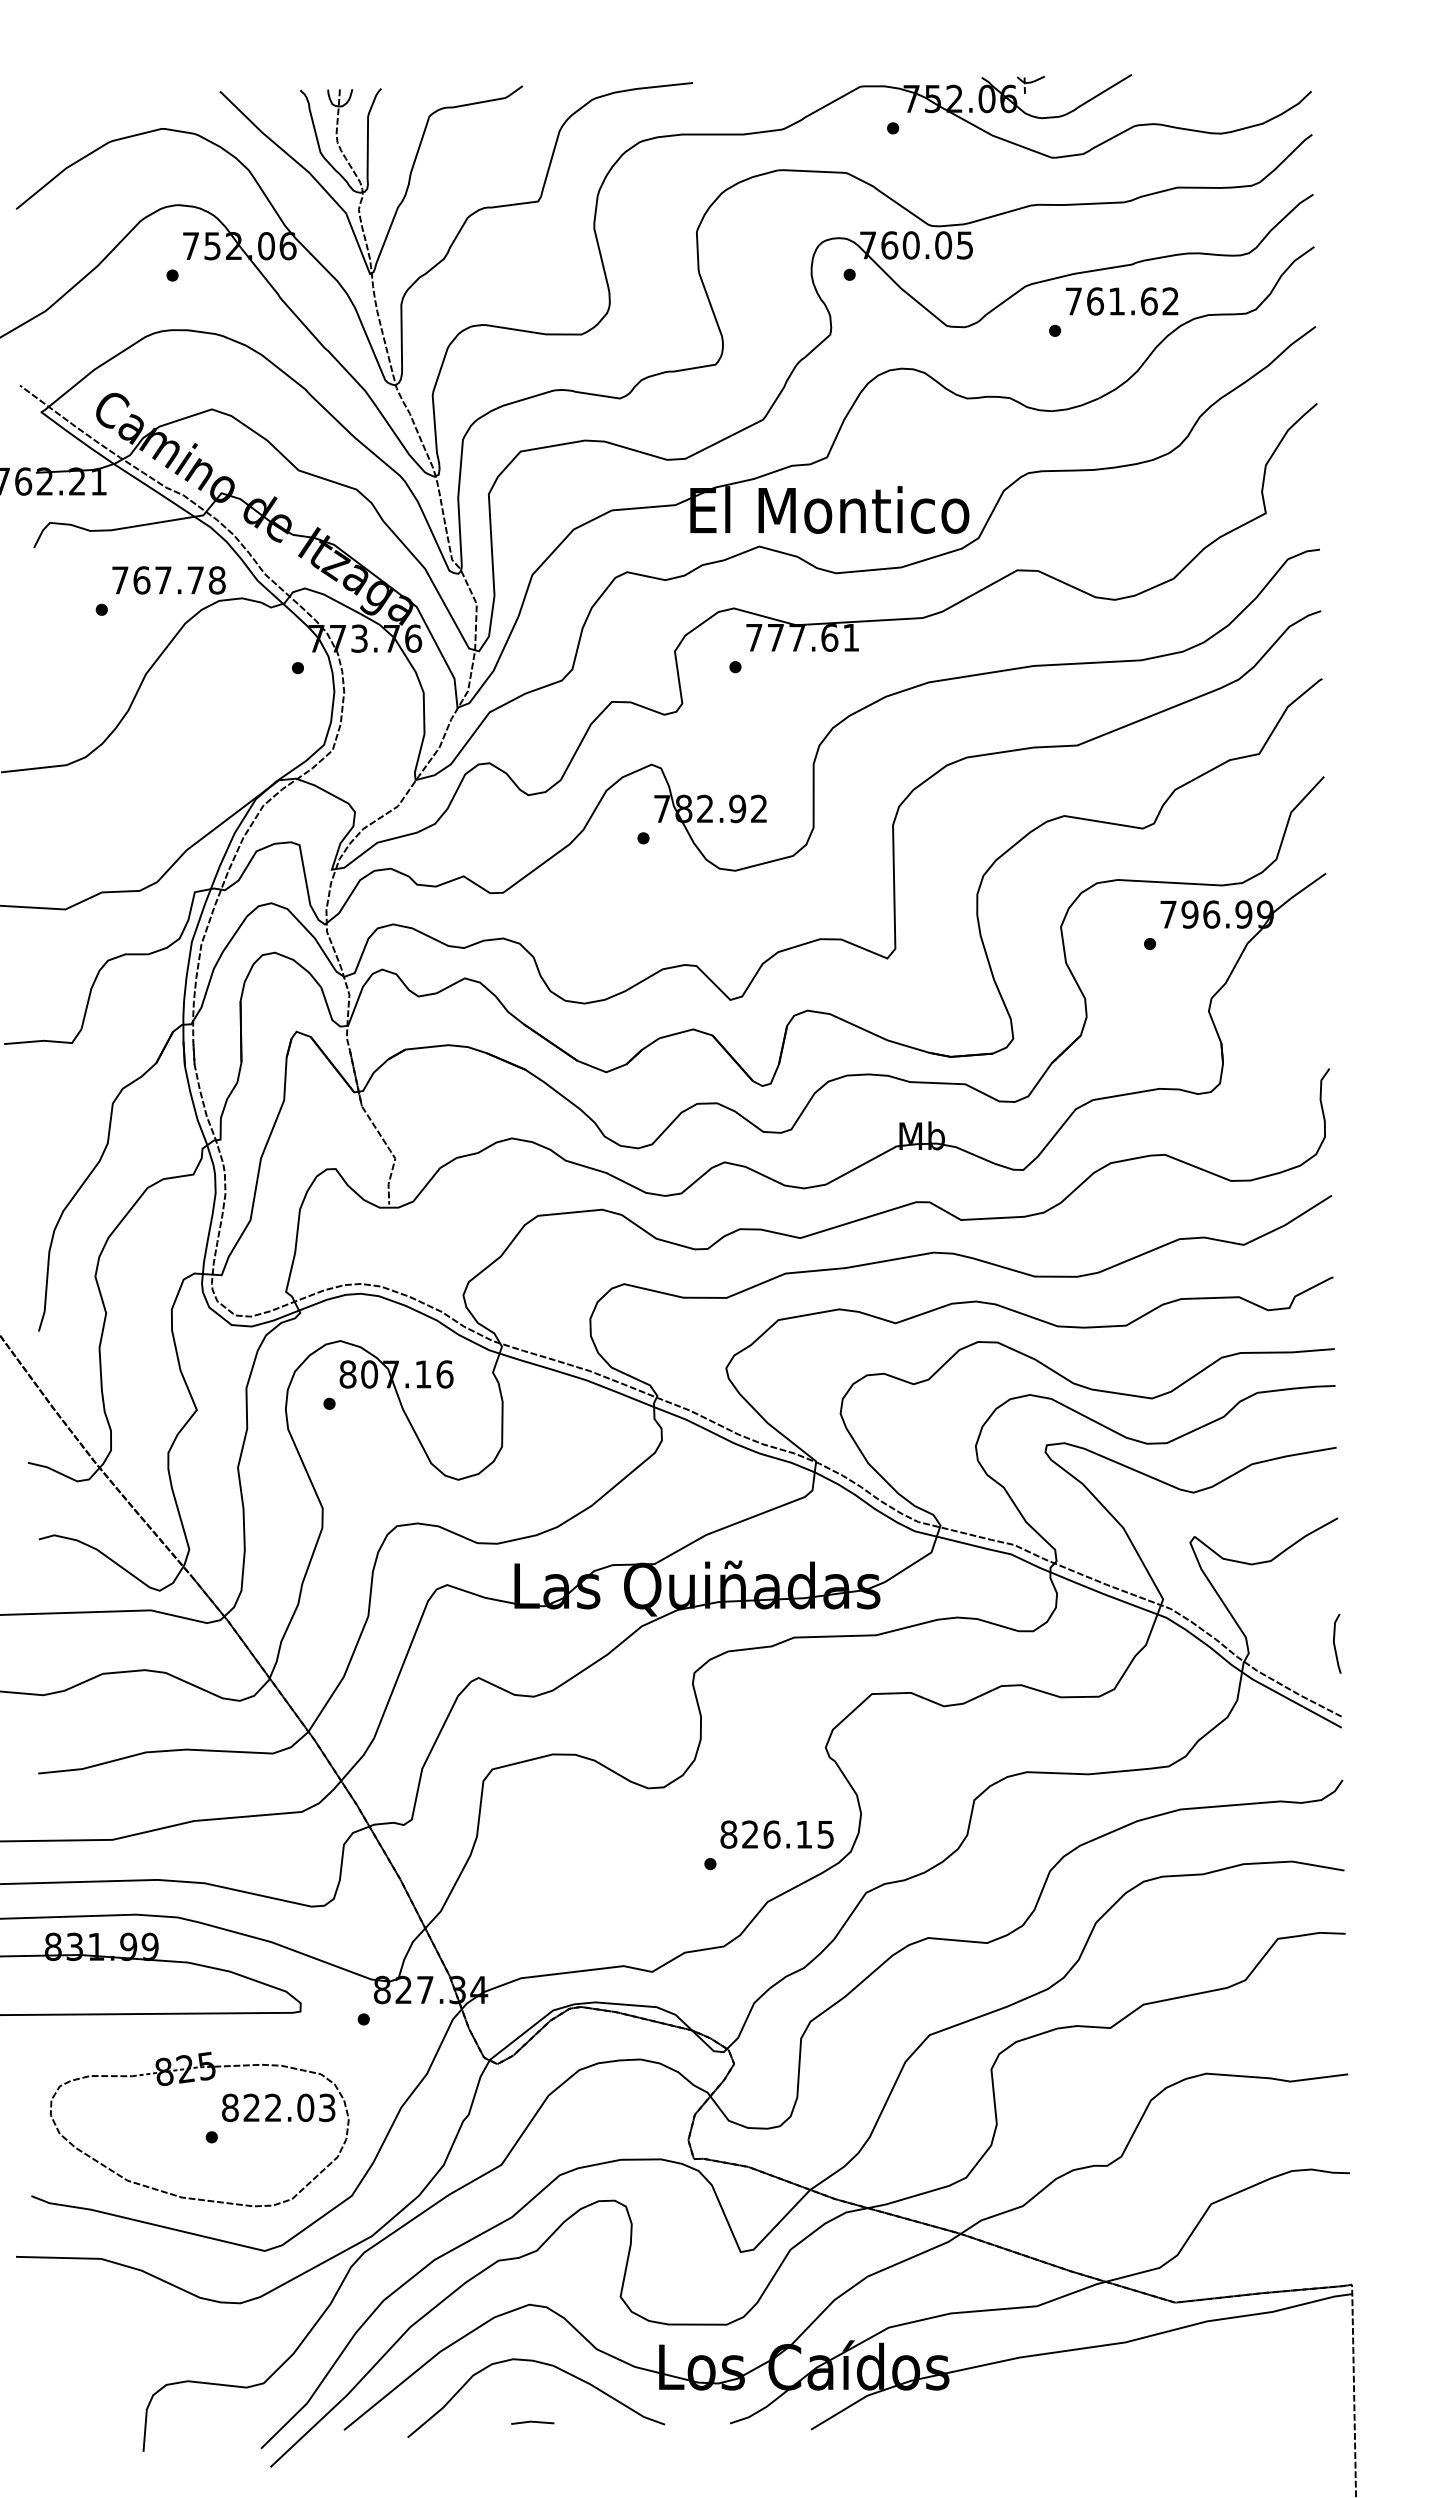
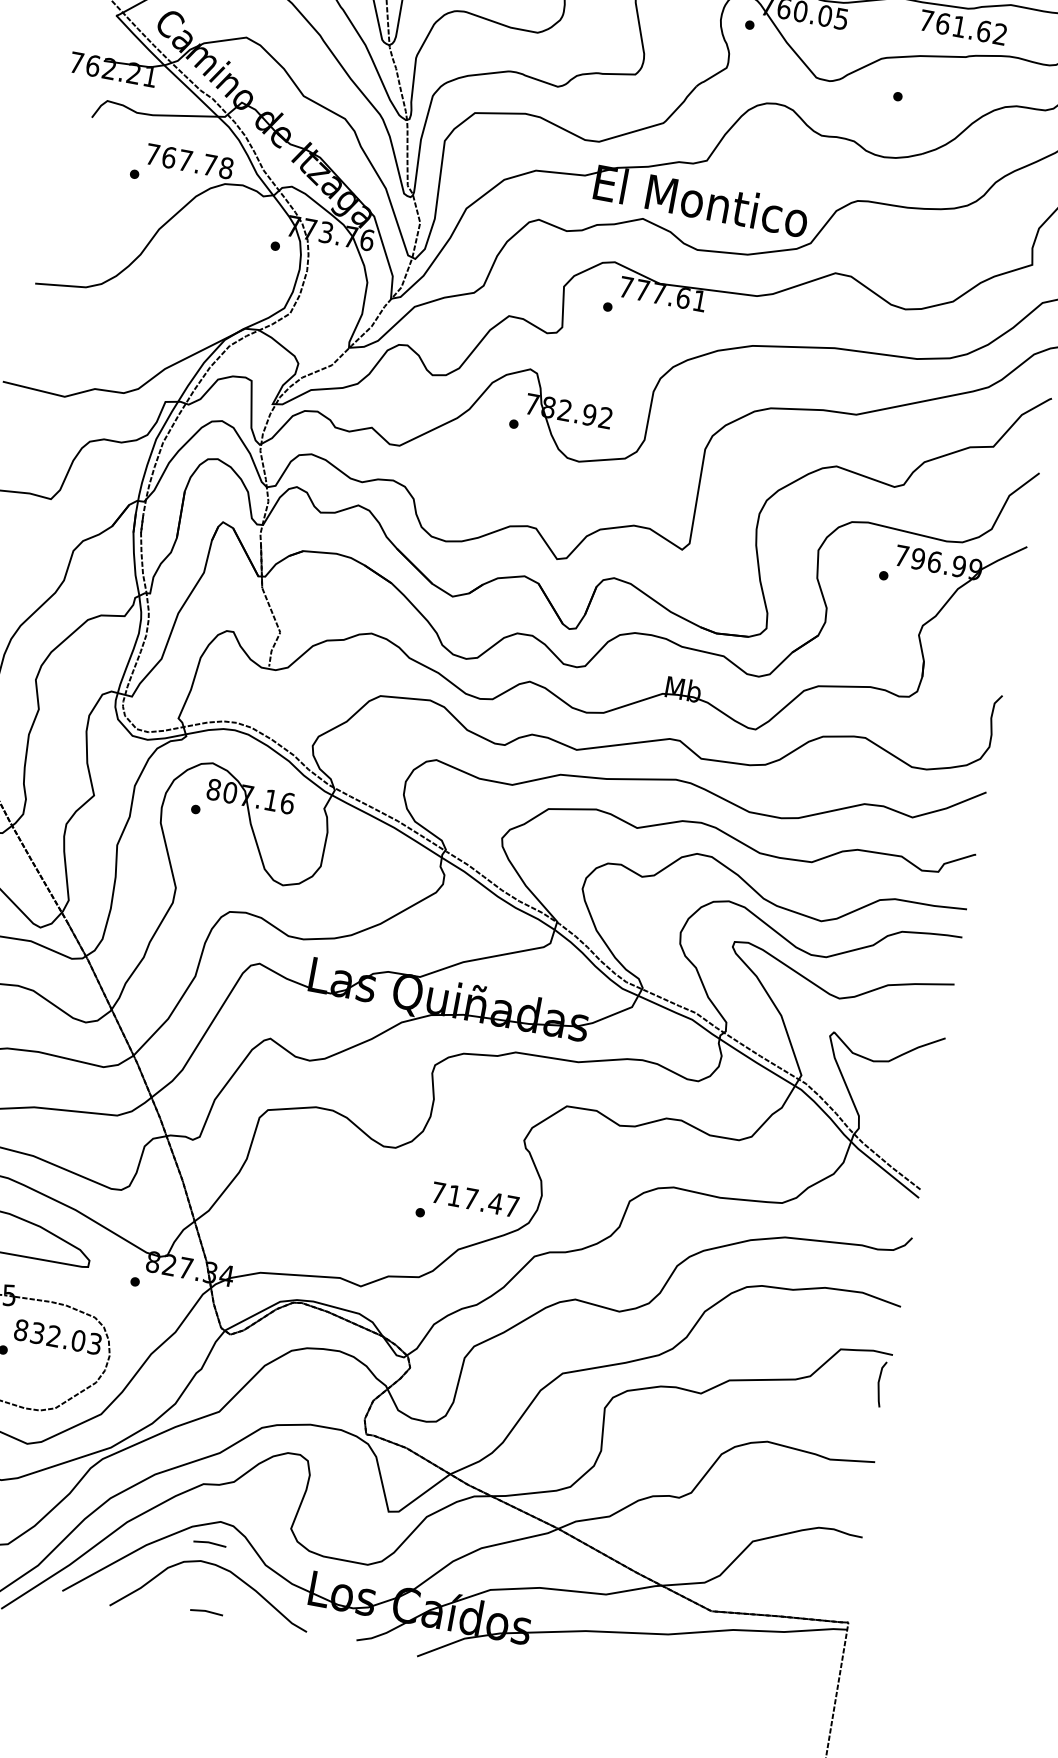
text: (1122, 301) -> (963, 27), moved
line: (1335, 1644) -> (879, 1384), moved
text: (776, 1834) -> (474, 1199), 826.15 -> 717.47
text: (251, 2108) -> (37, 1333), 822.03 -> 832.03
line: (520, 2334) -> (209, 1543), added

